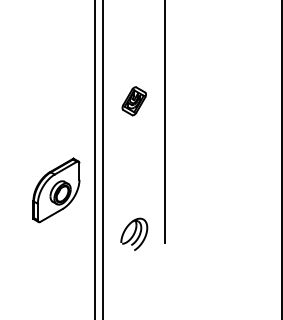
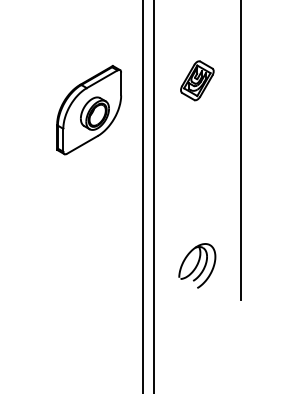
part: (133, 101) -> (196, 81), moved
part: (56, 190) -> (89, 110), moved
part: (134, 233) -> (197, 264), moved

